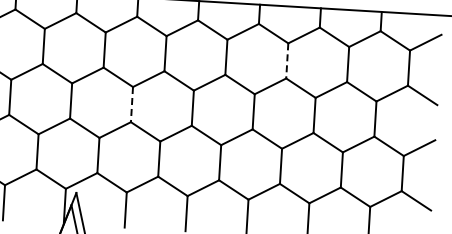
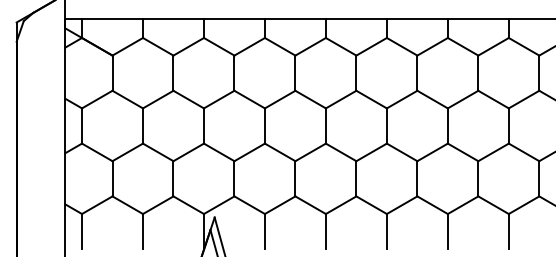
line: (287, 61) -> (417, 73), dashed -> solid
line: (131, 105) -> (264, 126), dashed -> solid

